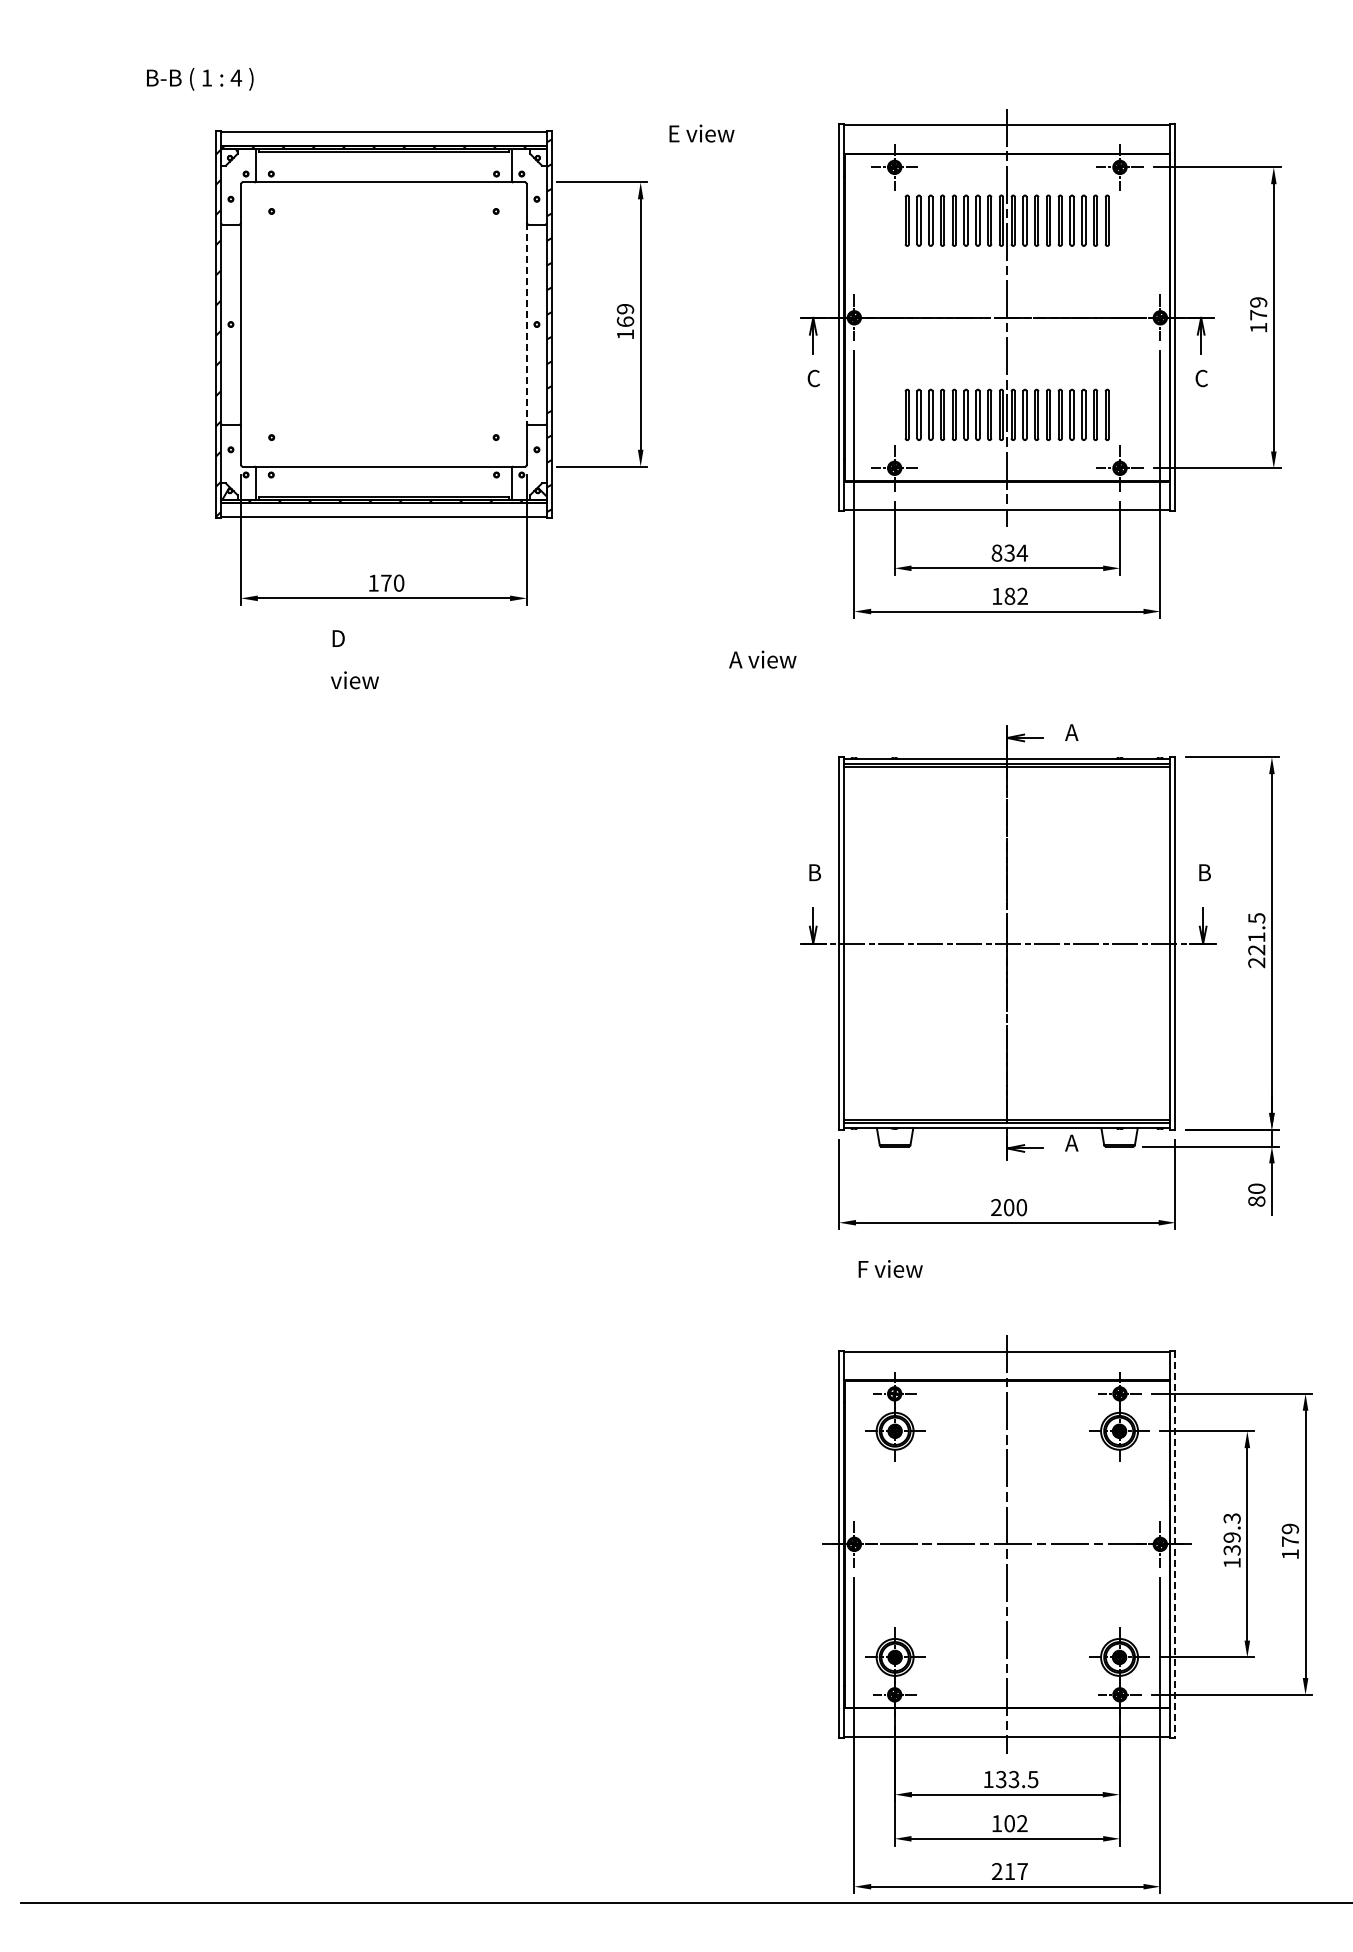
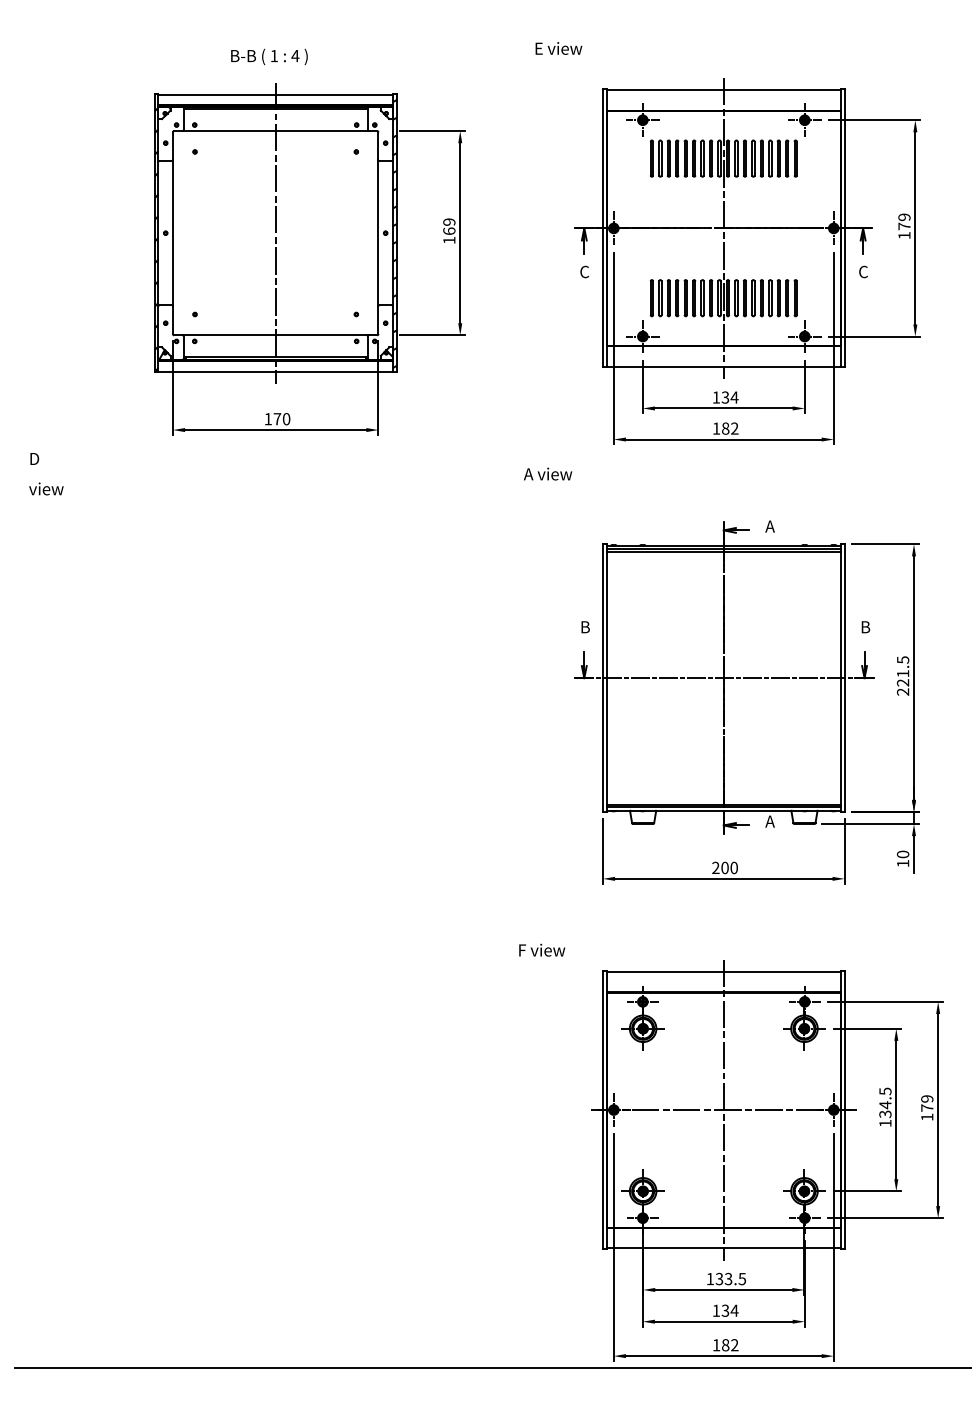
text: (200, 79) -> (269, 57), moved
text: (701, 133) -> (558, 48), moved
line: (383, 324) -> (275, 233), added
line: (526, 324) -> (378, 233), dashed -> solid
text: (996, 552) -> (716, 397), 834 -> 134
text: (354, 659) -> (46, 473), moved
text: (1256, 1201) -> (902, 863), 80 -> 10
text: (890, 1268) -> (542, 949), moved
text: (1231, 1528) -> (884, 1098), 139.3 -> 134.5
line: (1175, 1544) -> (844, 1110), dashed -> solid
text: (1016, 1823) -> (730, 1310), 102 -> 134
text: (1009, 1871) -> (725, 1345), 217 -> 182

